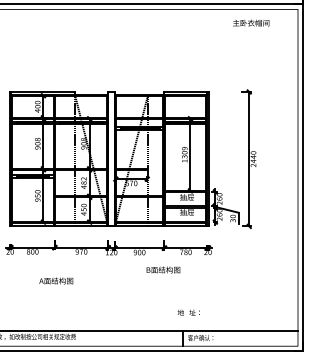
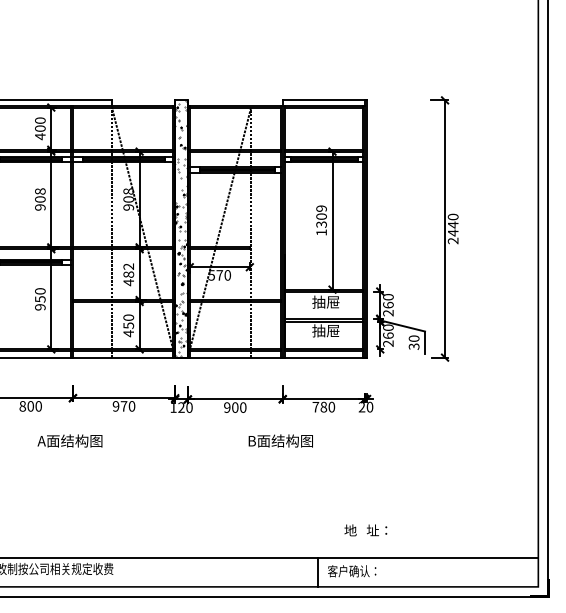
hatch: (111, 158) -> (181, 227), added
text: (56, 280) -> (70, 440), moved
text: (188, 312) -> (365, 530), moved

